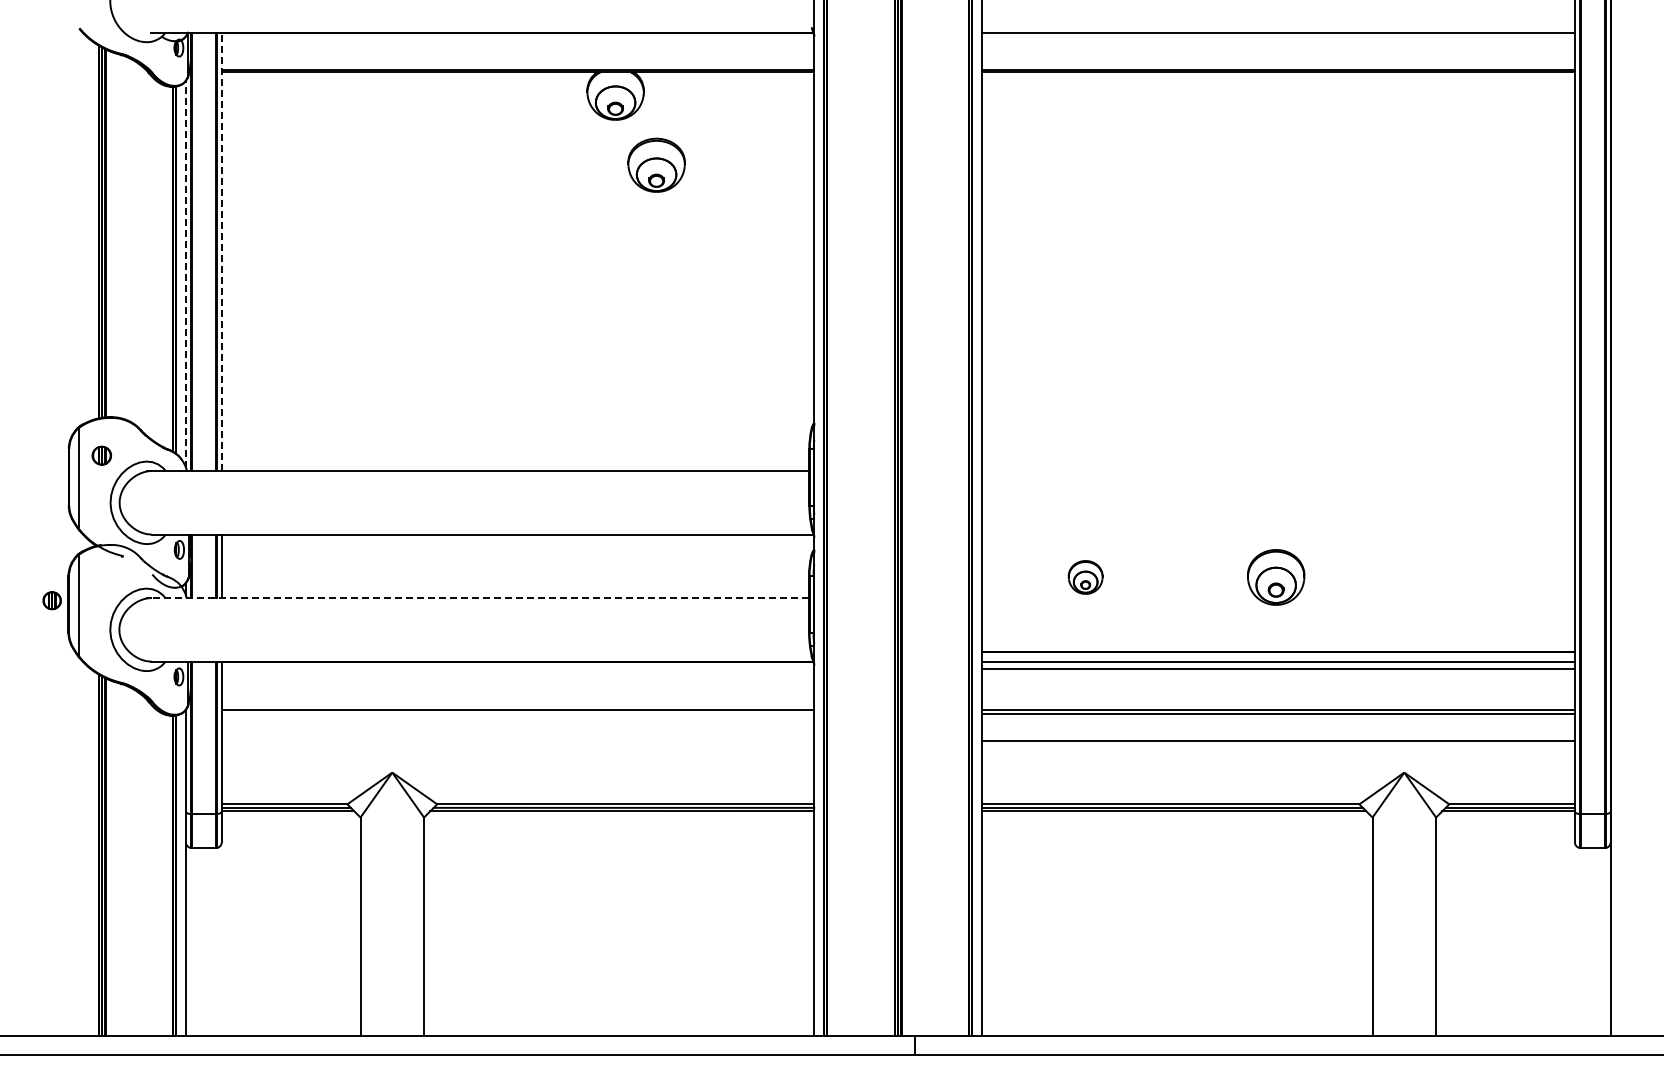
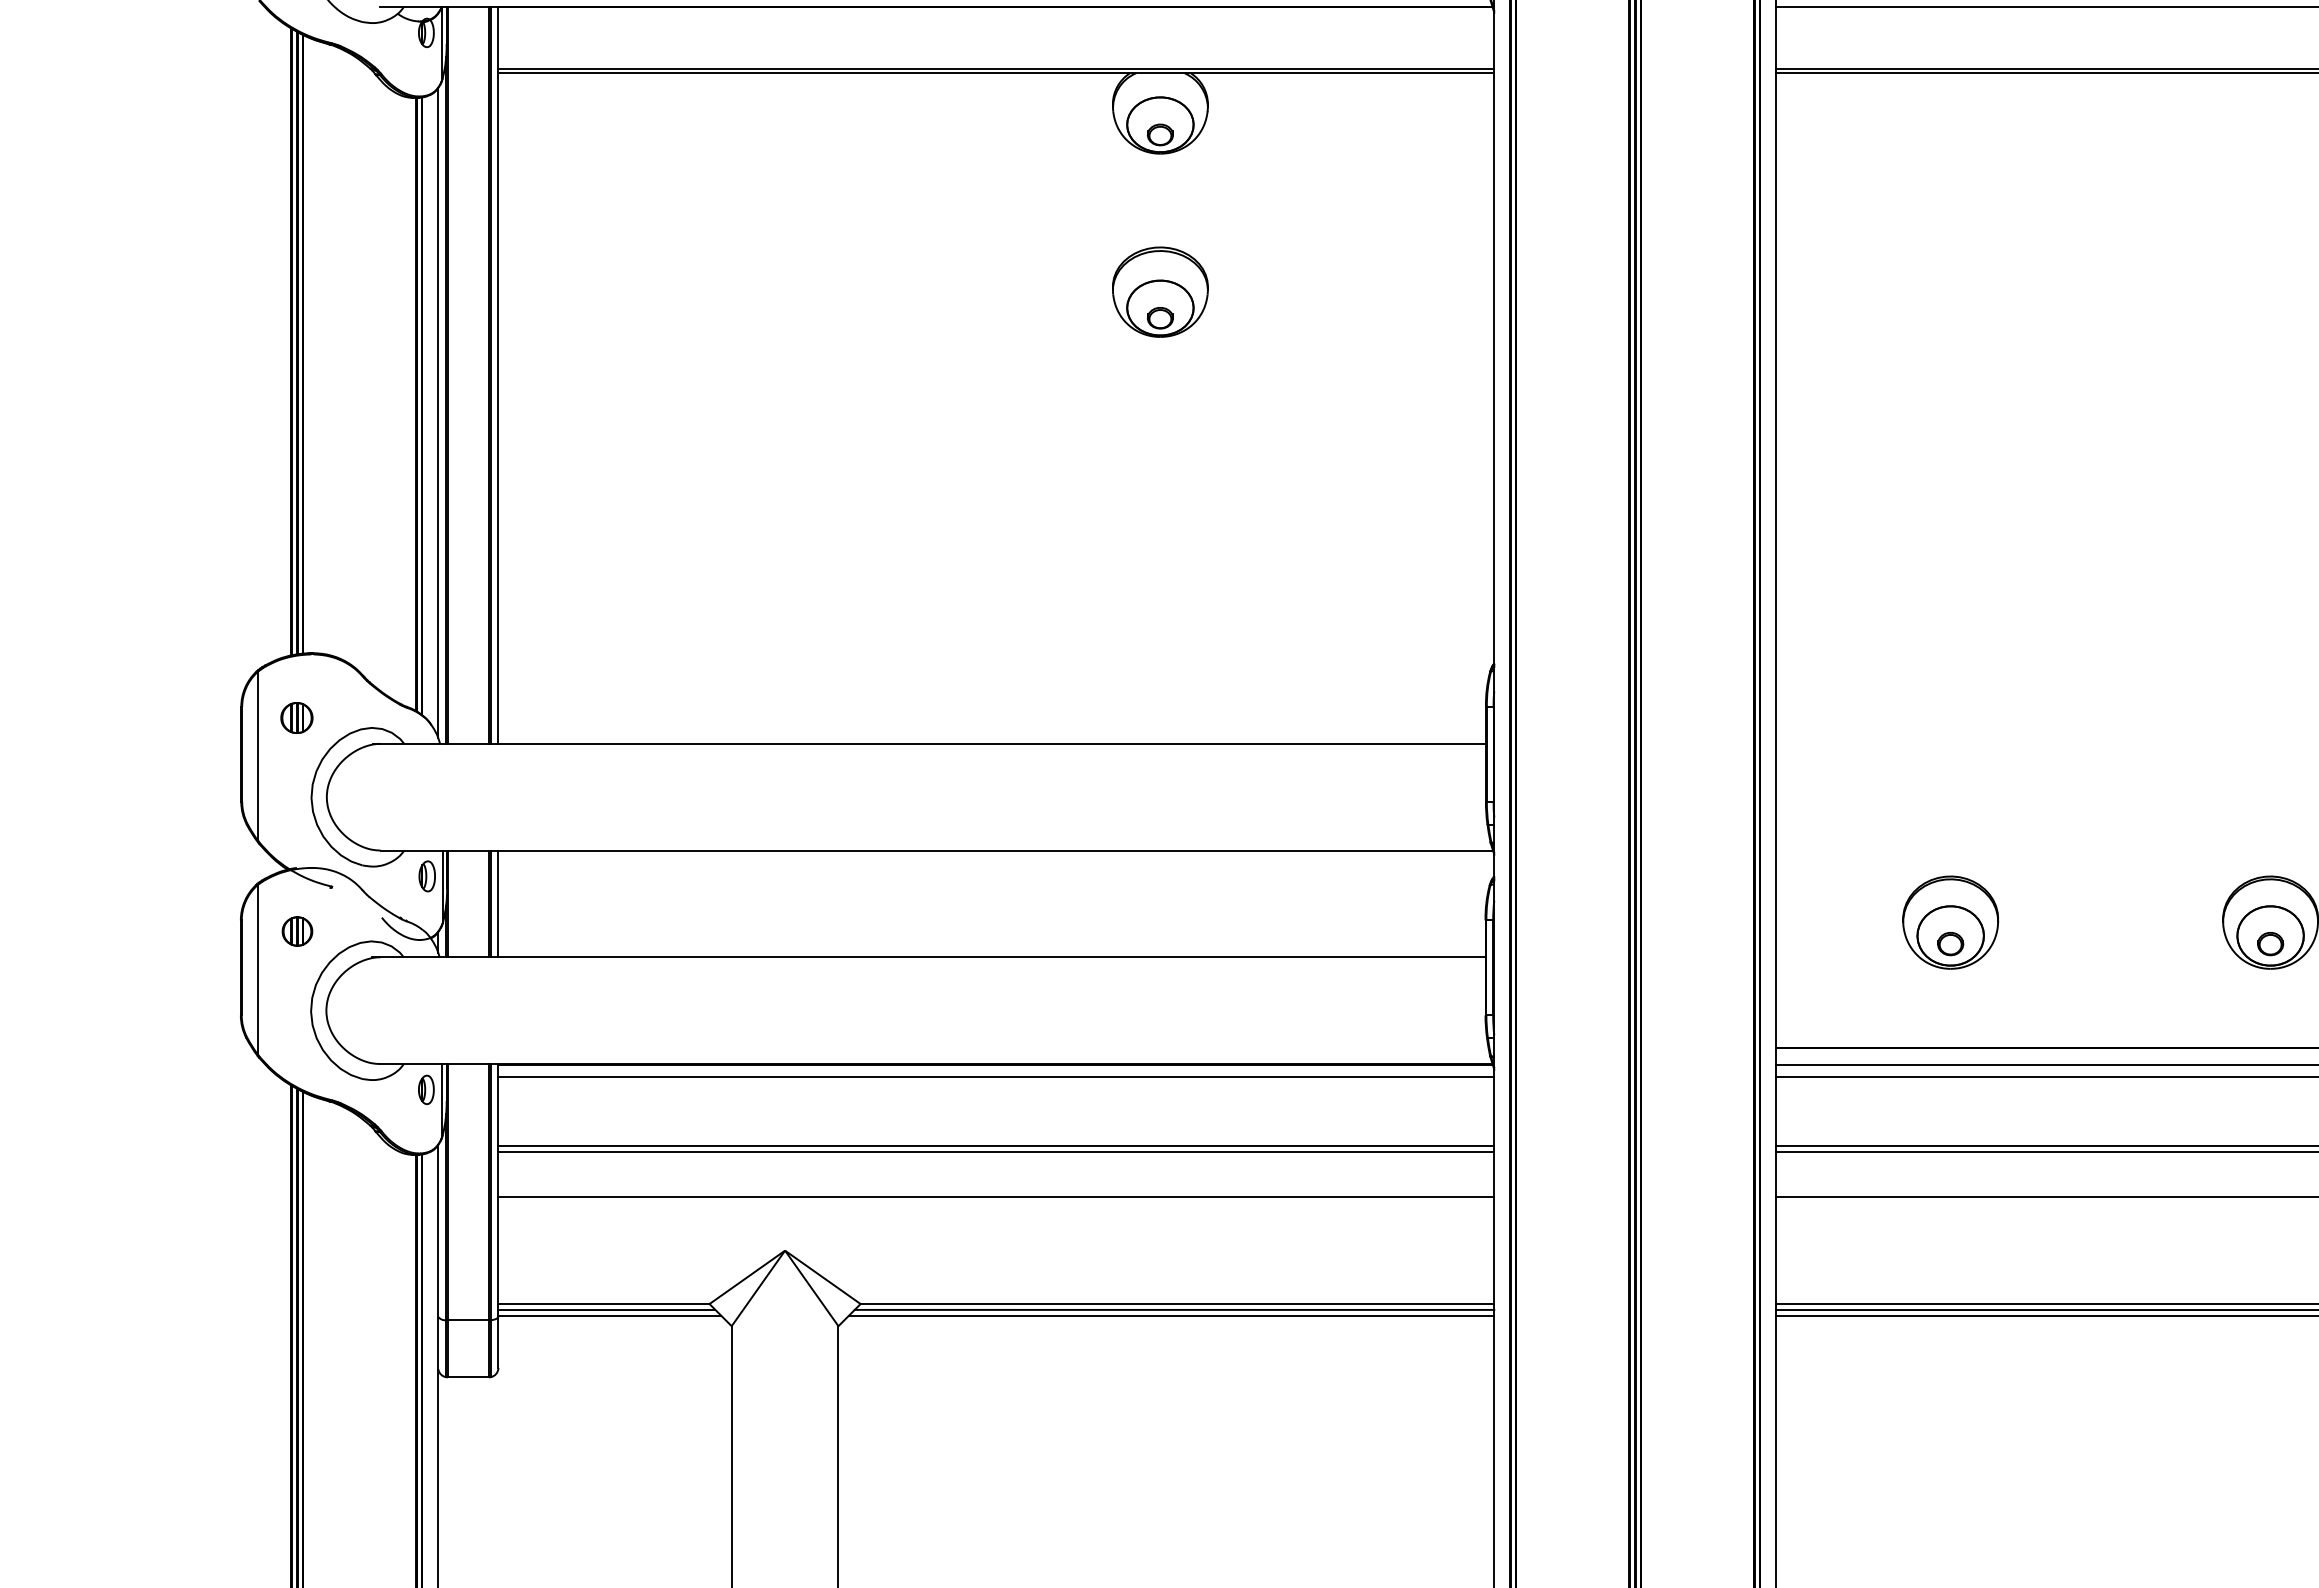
part: (656, 164) -> (1160, 290), moved
line: (221, 251) -> (498, 374), dashed -> solid
line: (186, 274) -> (439, 413), dashed -> solid
part: (1085, 577) -> (1950, 922), size x1.67
line: (480, 598) -> (933, 958), dashed -> solid
part: (51, 600) -> (296, 931), moved
line: (517, 669) -> (995, 1077), added
line: (517, 713) -> (995, 1151), added
line: (517, 740) -> (995, 1196), added

